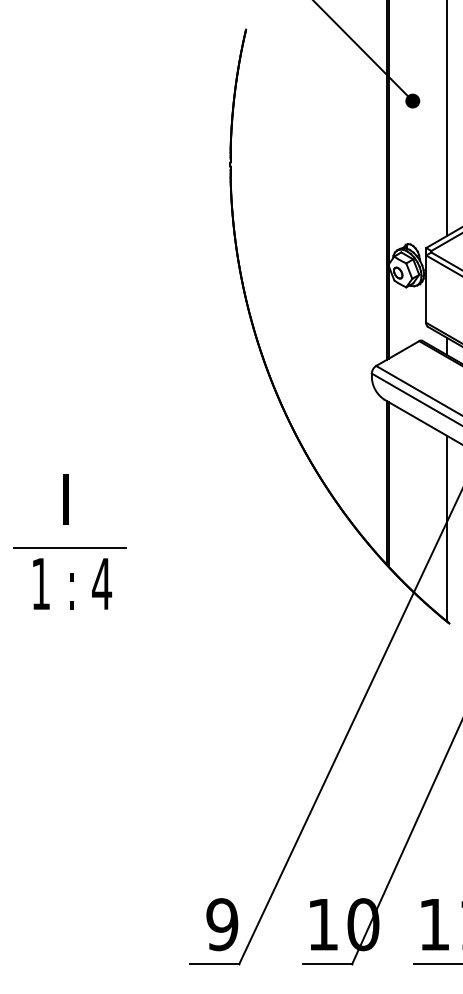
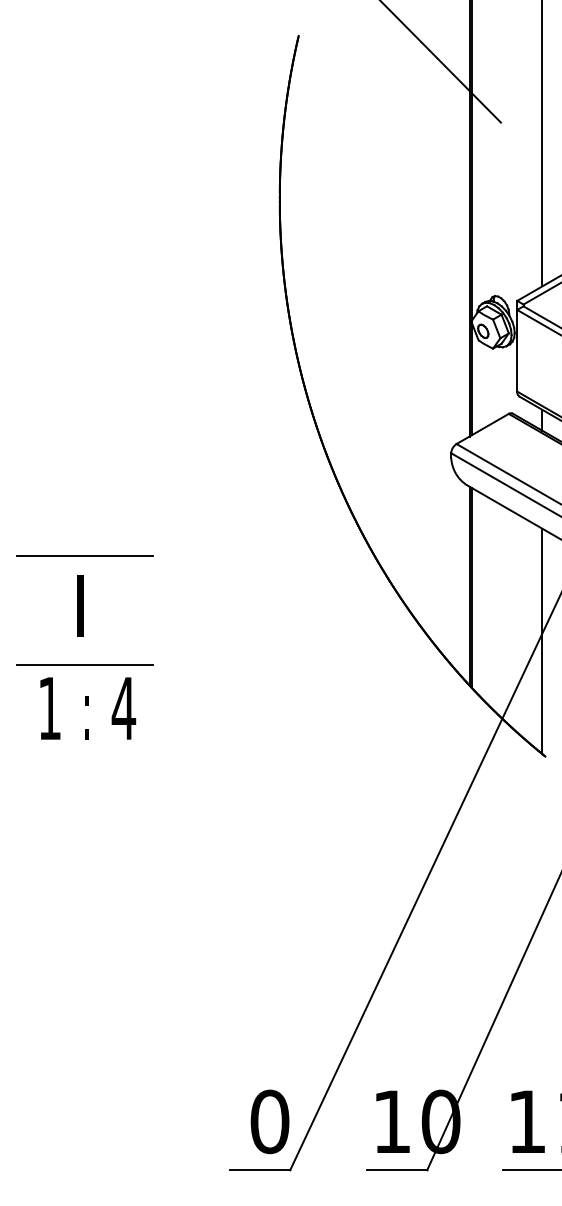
fill: (412, 100) -> (500, 121), removed
line: (69, 457) -> (84, 555), added
text: (222, 924) -> (270, 1121), 9 -> 0

